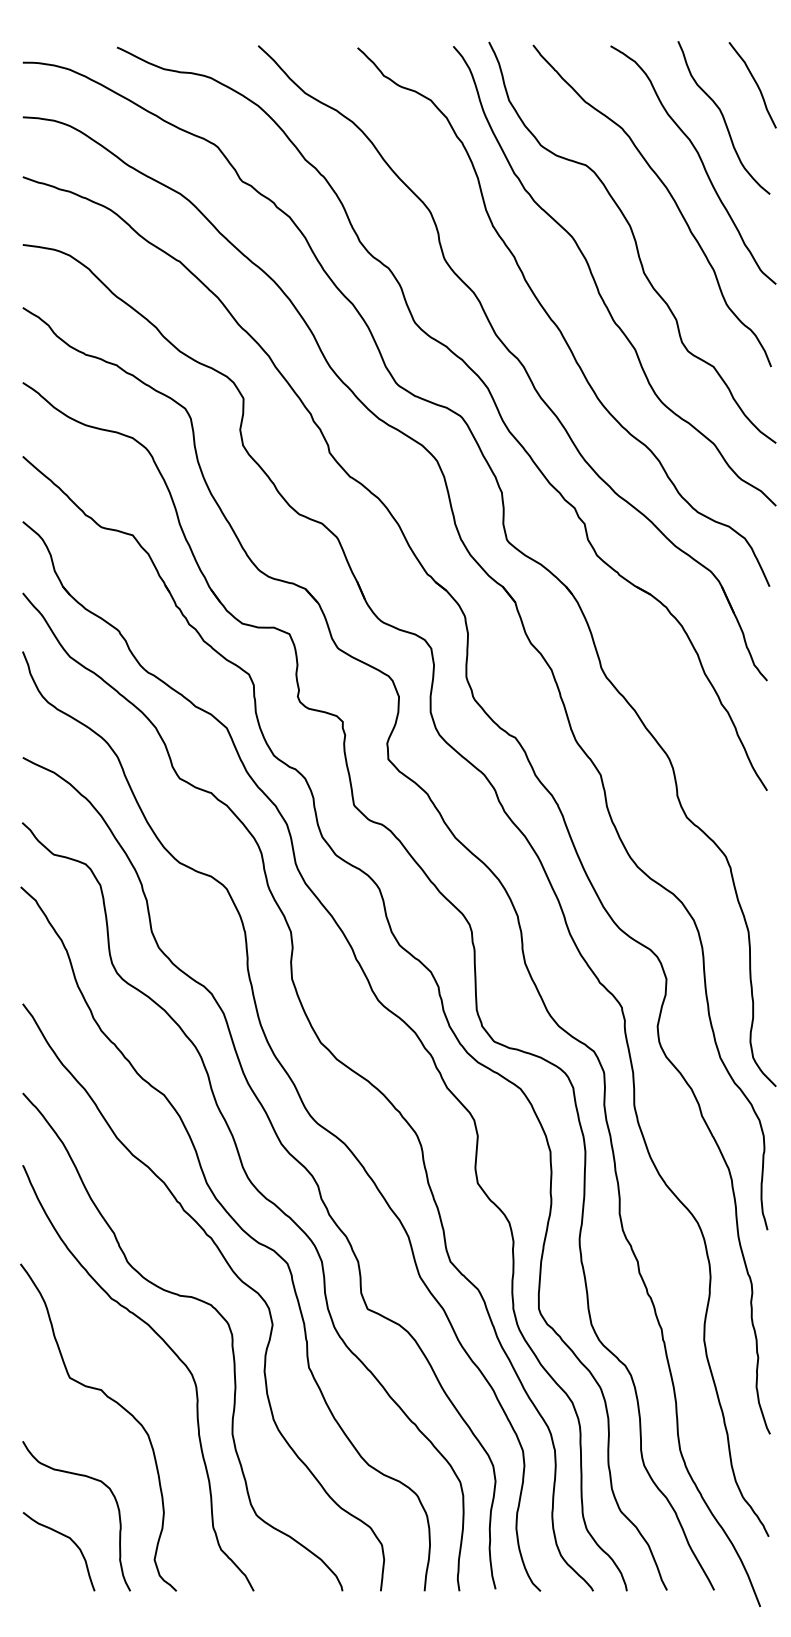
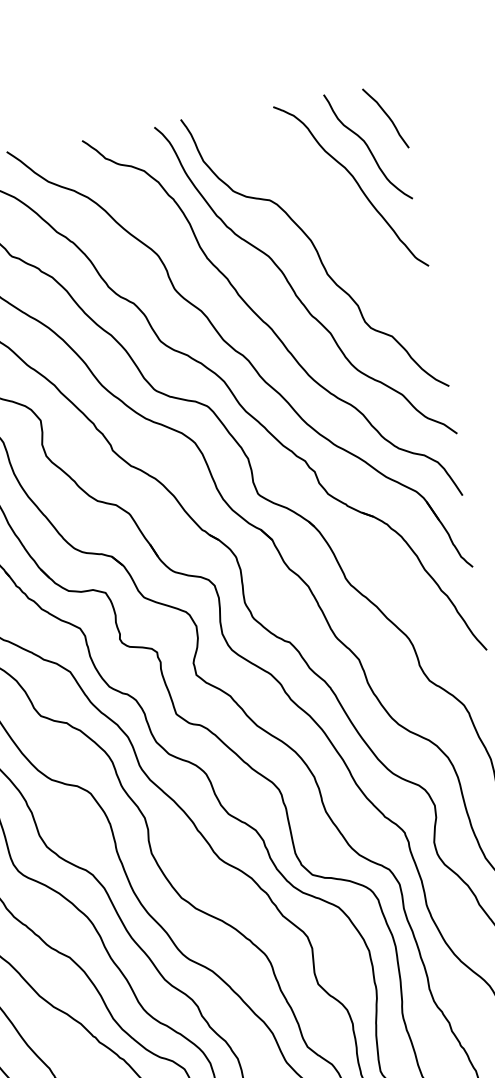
curve: (668, 193) -> (335, 211), removed

